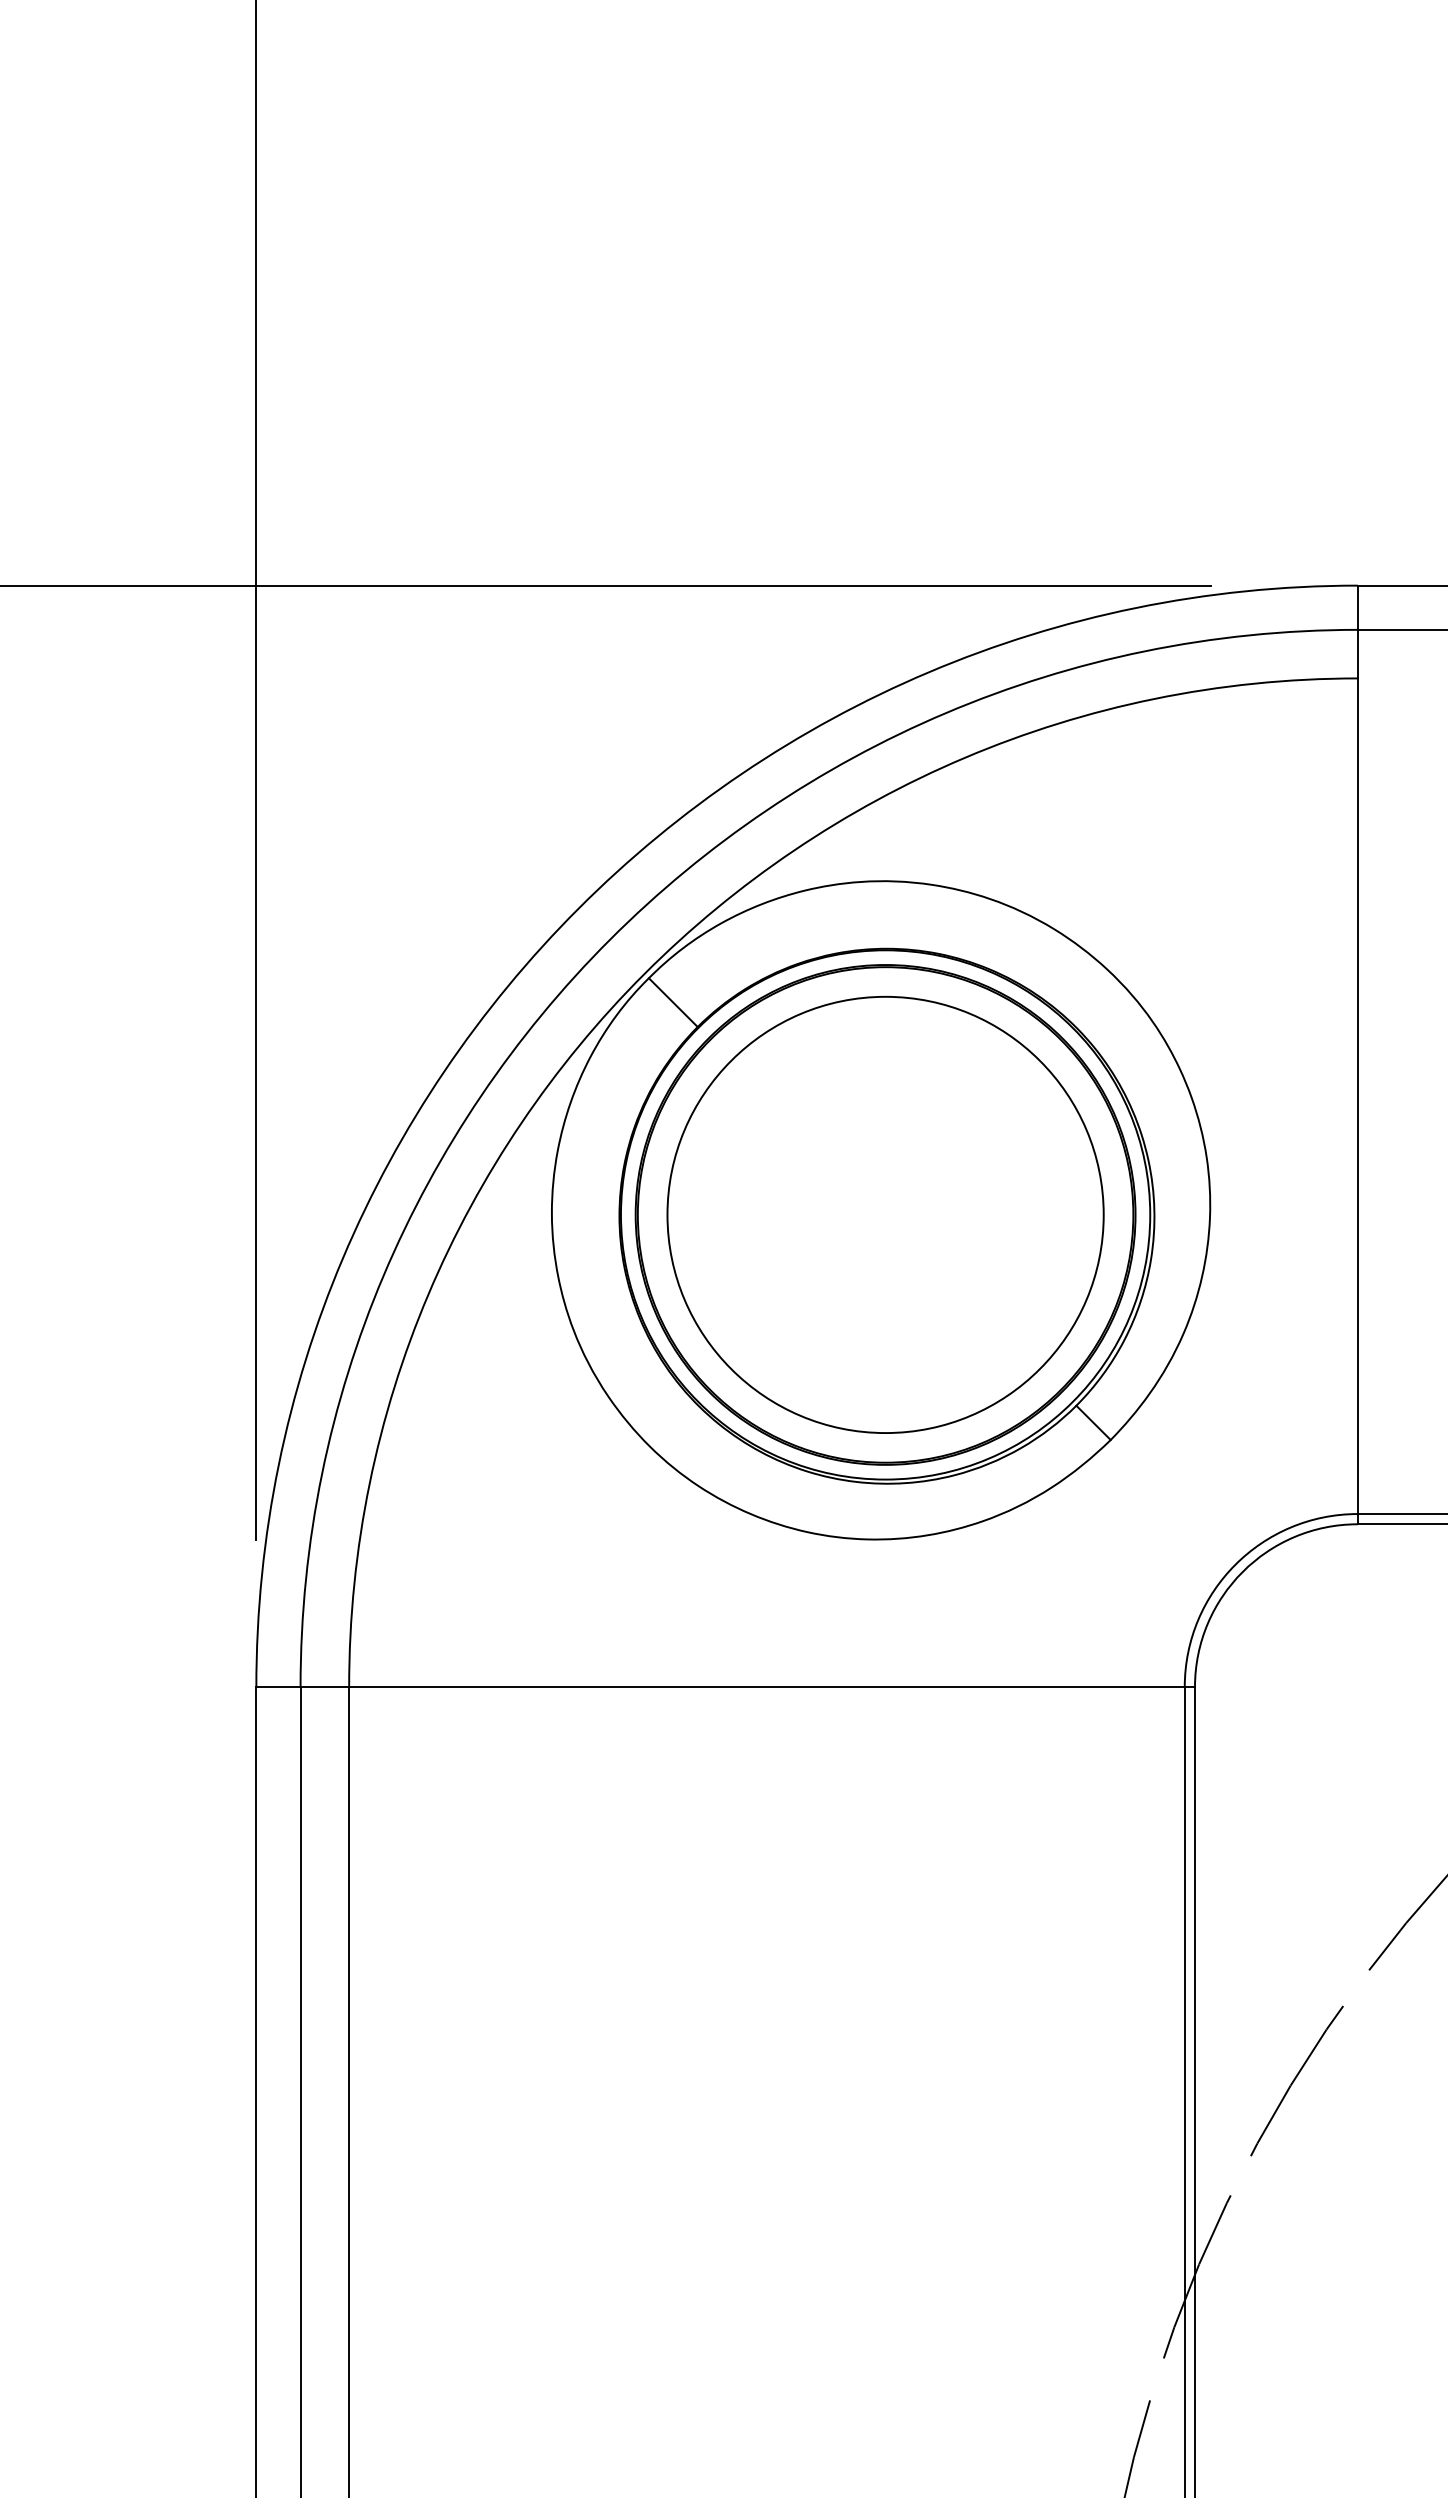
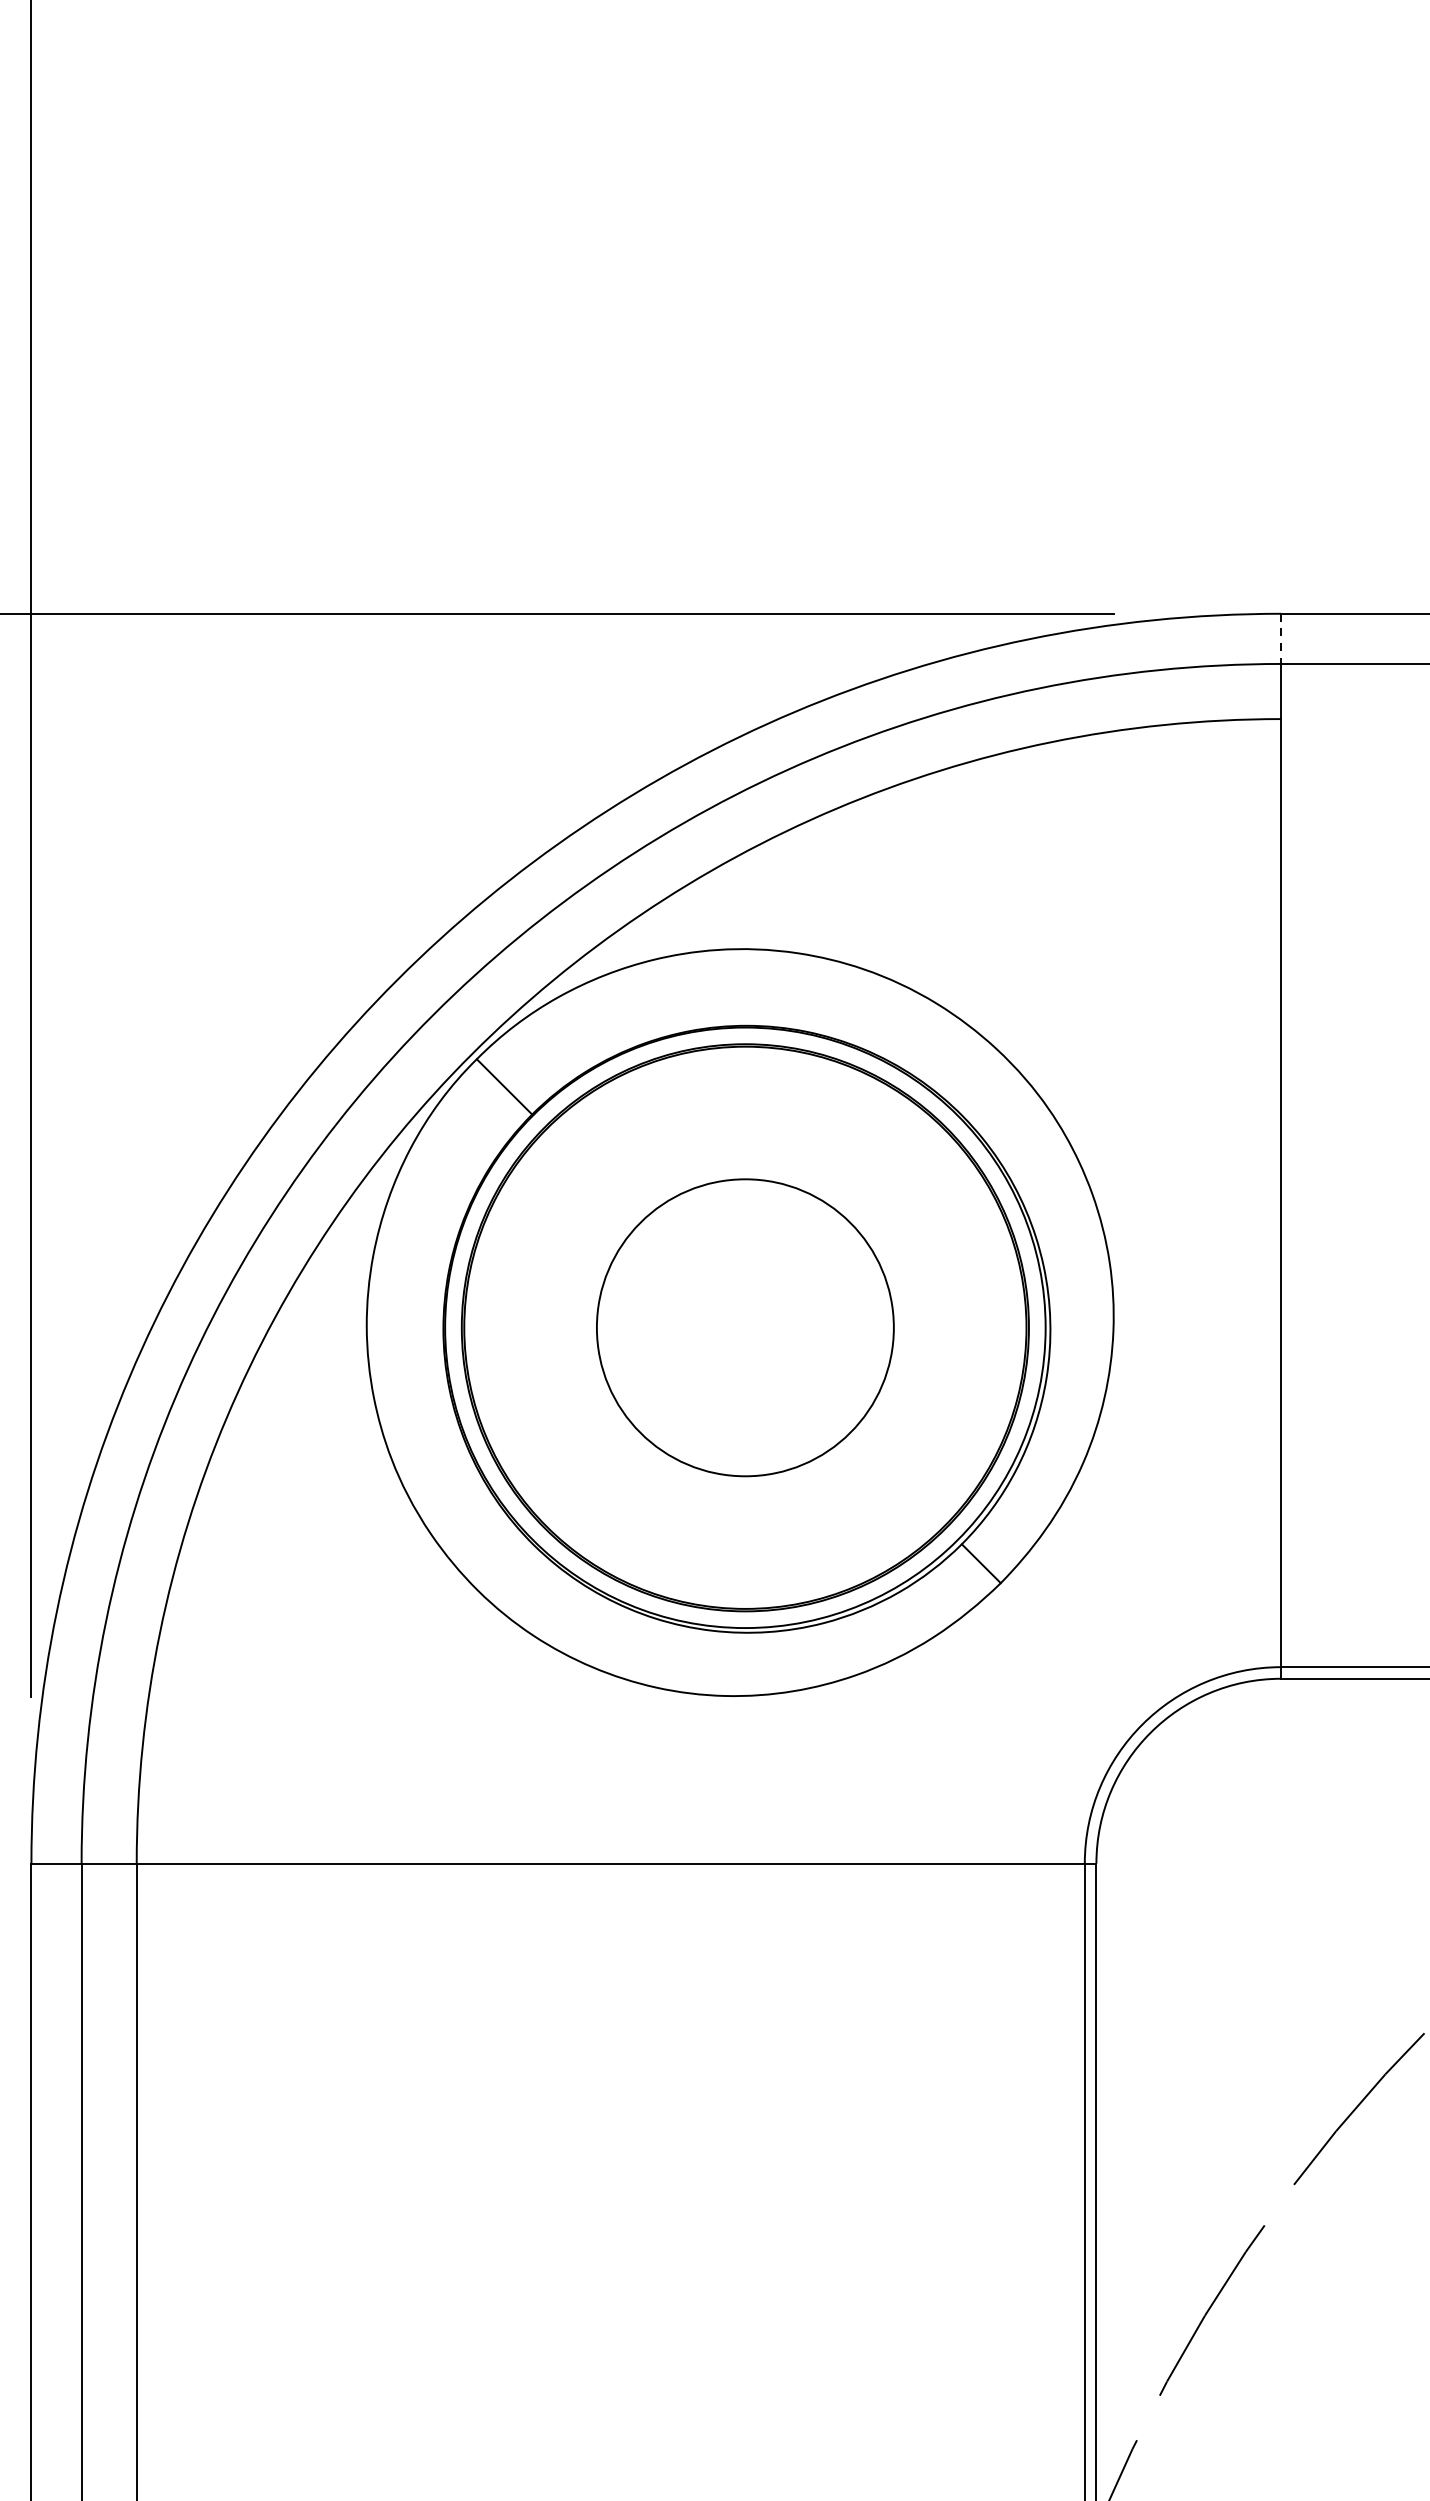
line: (1357, 608) -> (1280, 639), solid -> dashed
circle: (885, 1214) -> (745, 1327), size x0.6

